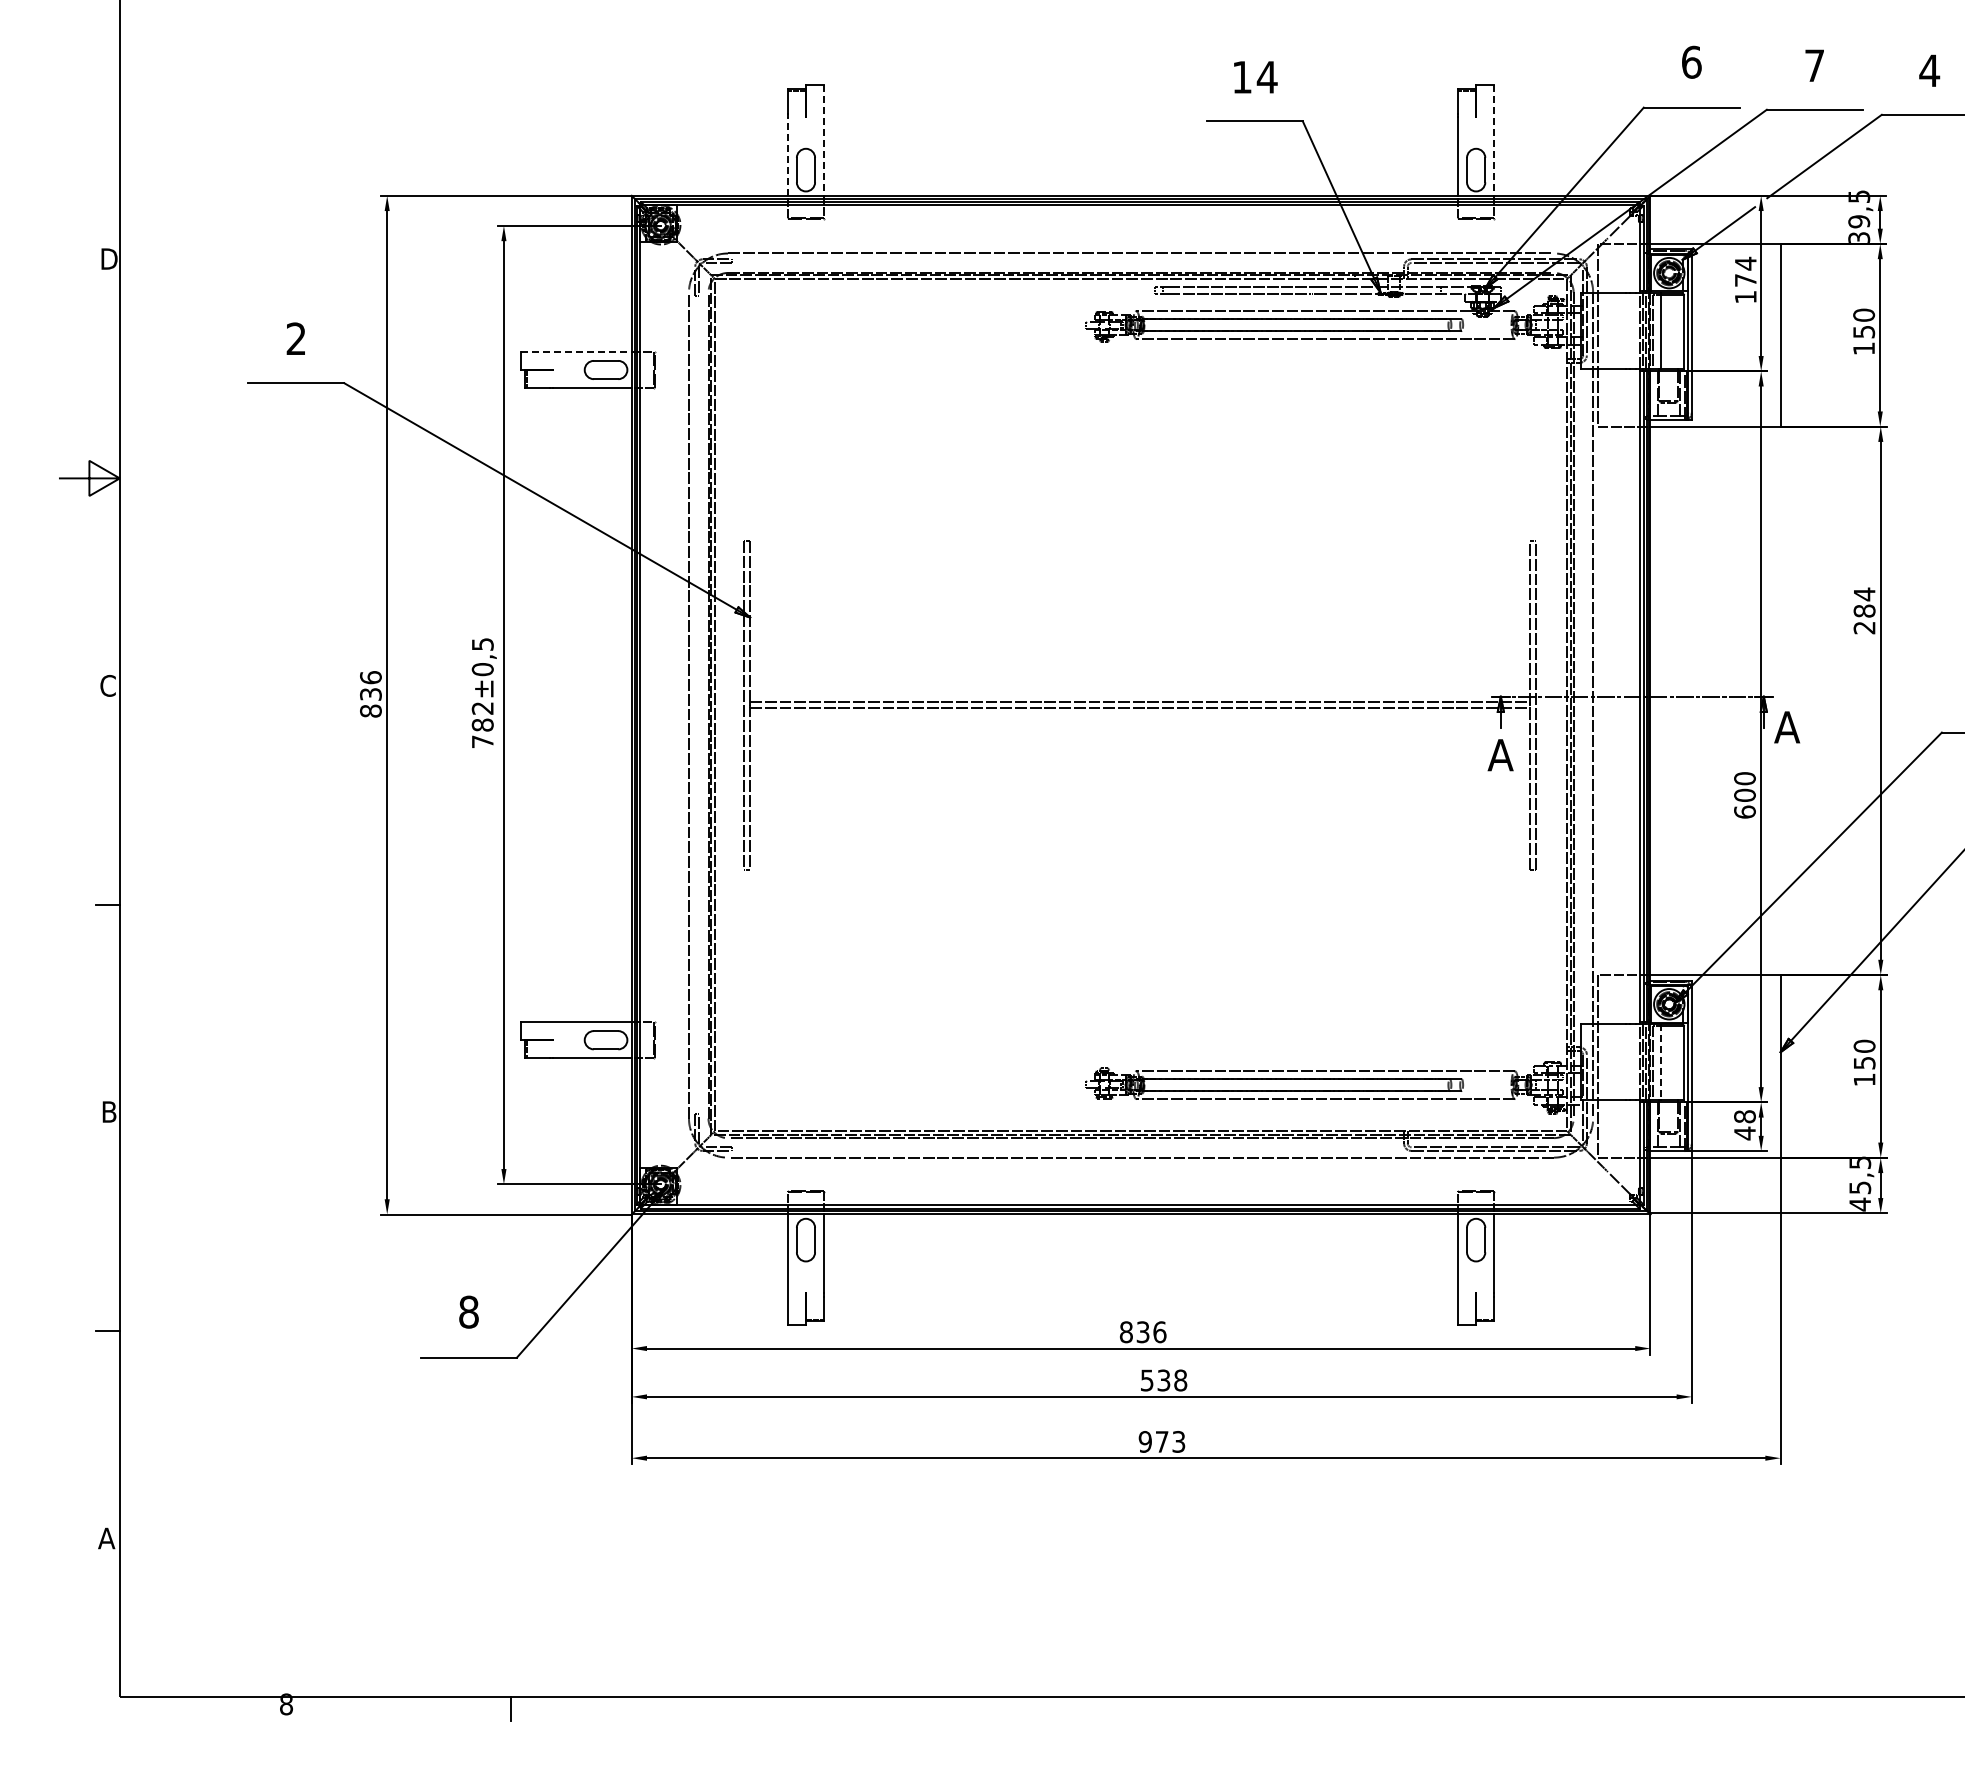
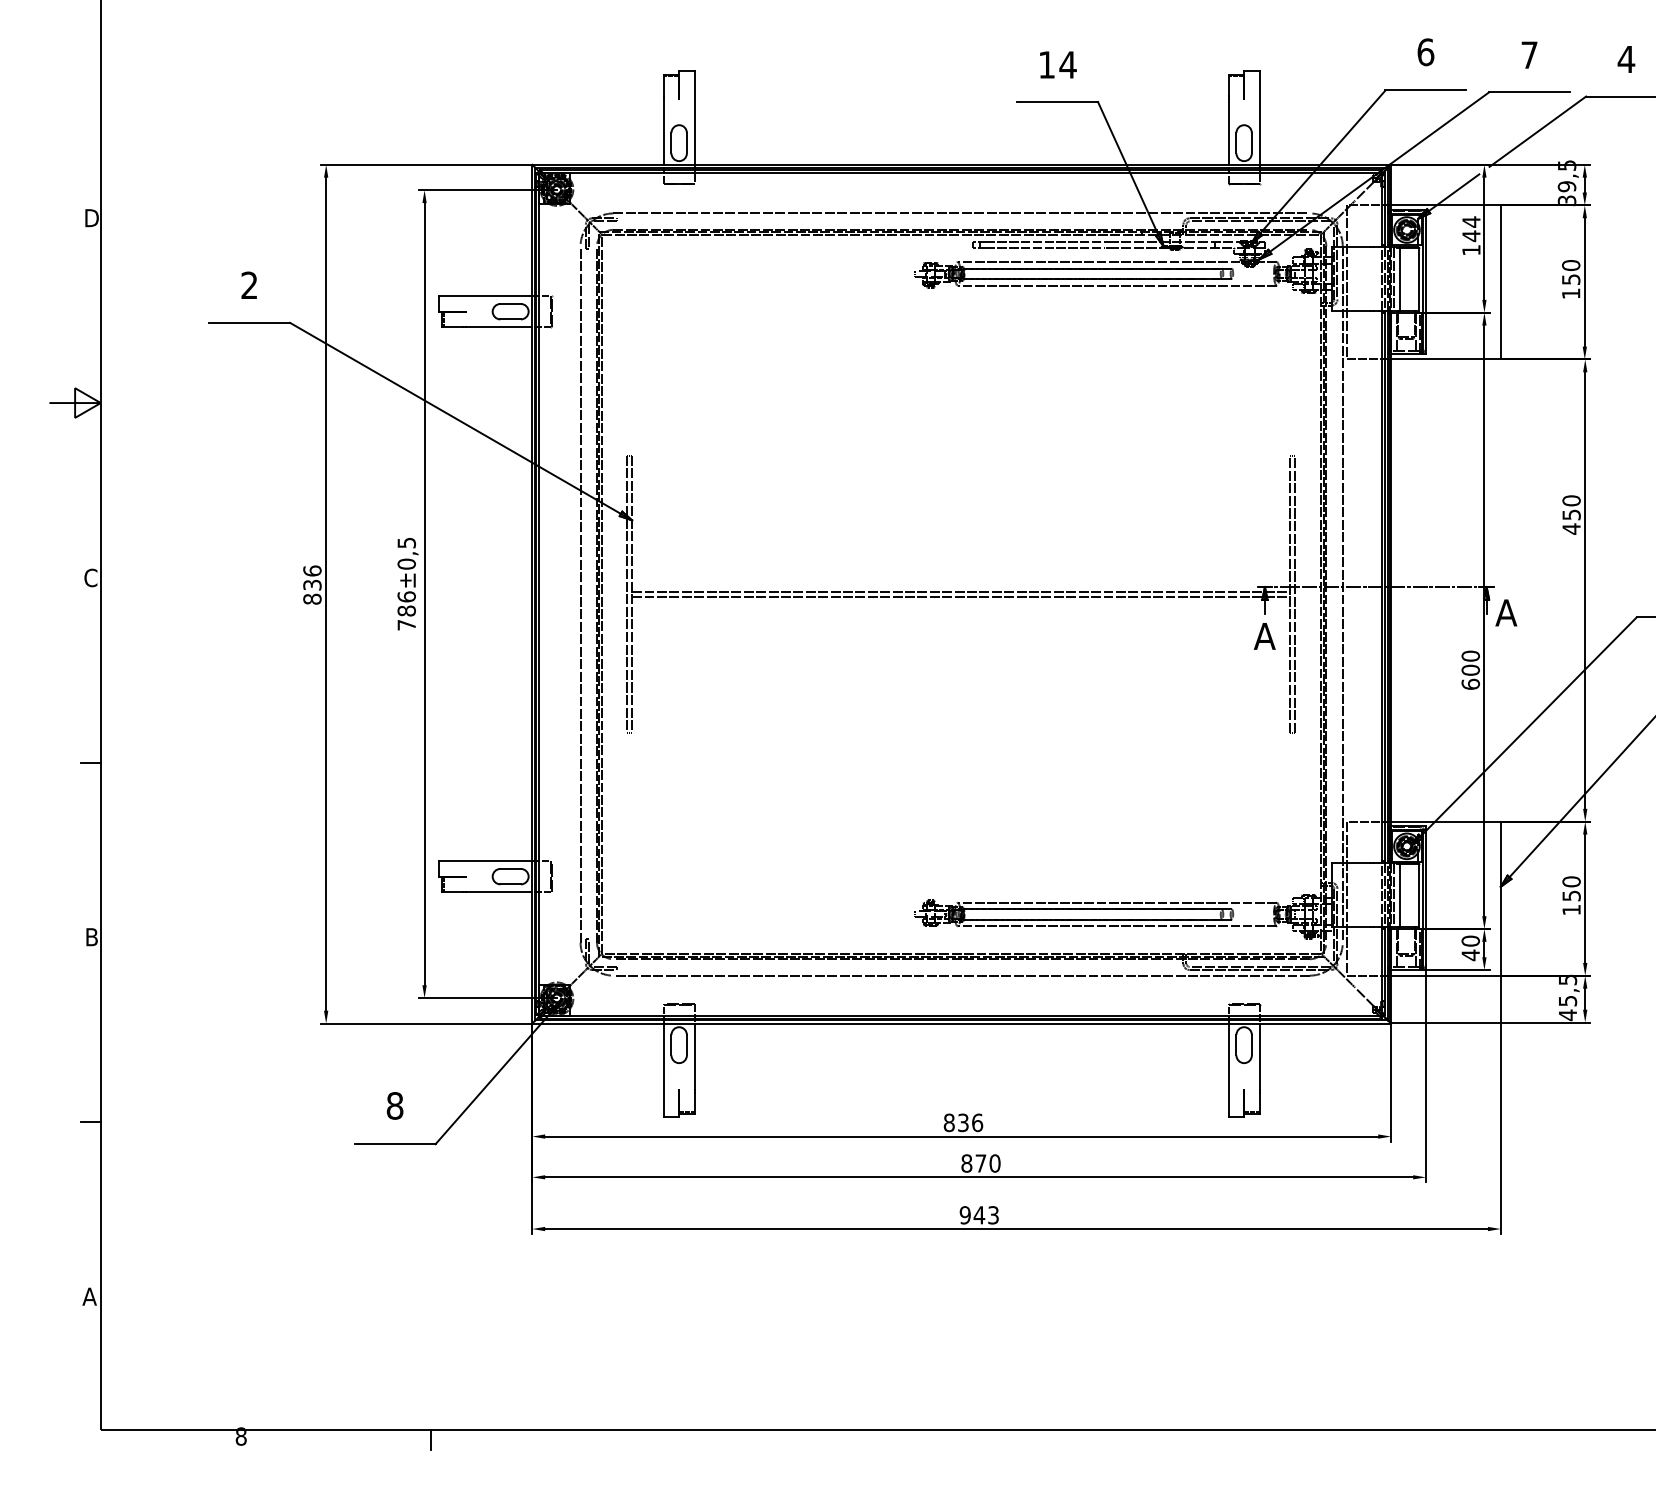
line: (824, 140) -> (694, 118), dashed -> solid
line: (1494, 140) -> (1259, 118), dashed -> solid
line: (787, 156) -> (663, 131), dashed -> solid
text: (1745, 280) -> (1471, 236), 174 -> 144
line: (576, 351) -> (485, 296), dashed -> solid
text: (1864, 610) -> (1571, 514), 284 -> 450
text: (482, 707) -> (406, 596), 782 -> 786
line: (1661, 1062) -> (1400, 895), dashed -> solid
text: (1744, 1116) -> (1470, 940), 48 -> 40
text: (1163, 1380) -> (980, 1163), 538 -> 870
text: (1162, 1441) -> (979, 1214), 973 -> 943

